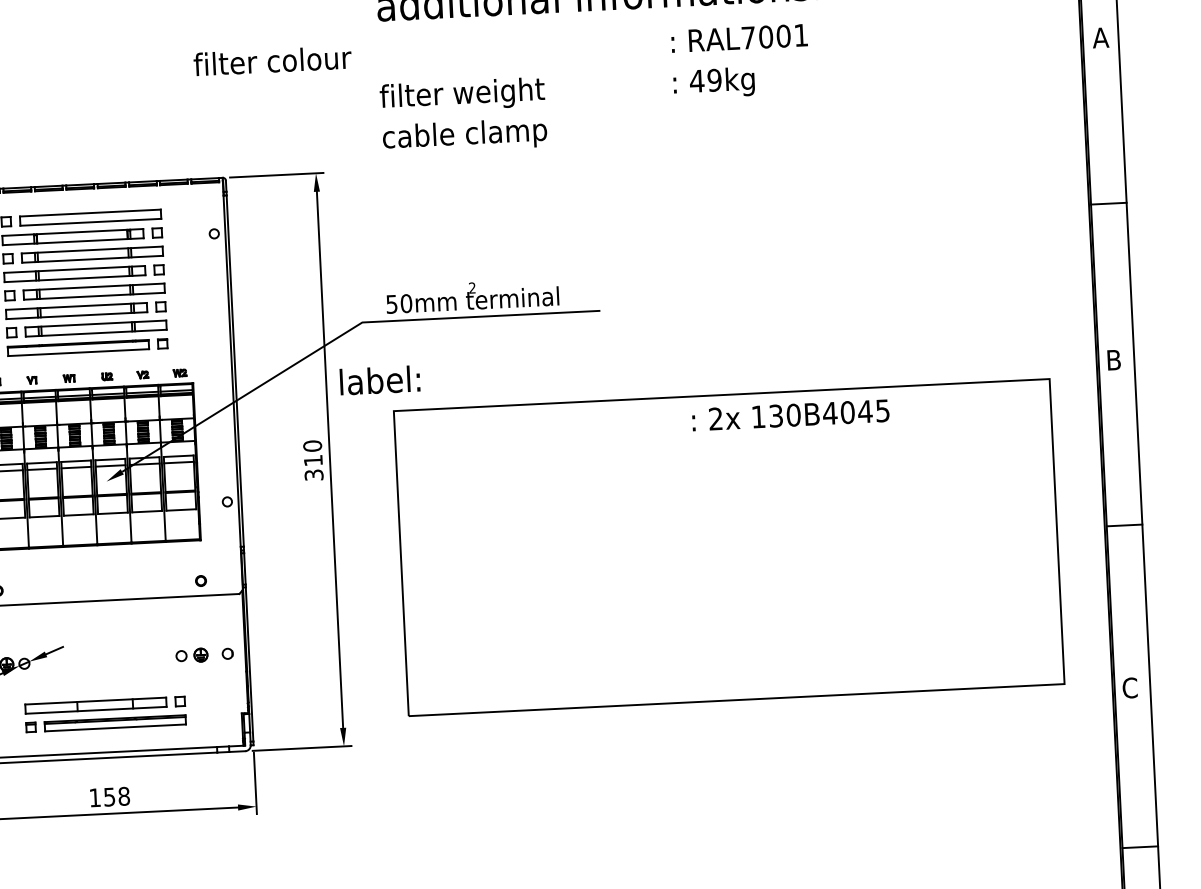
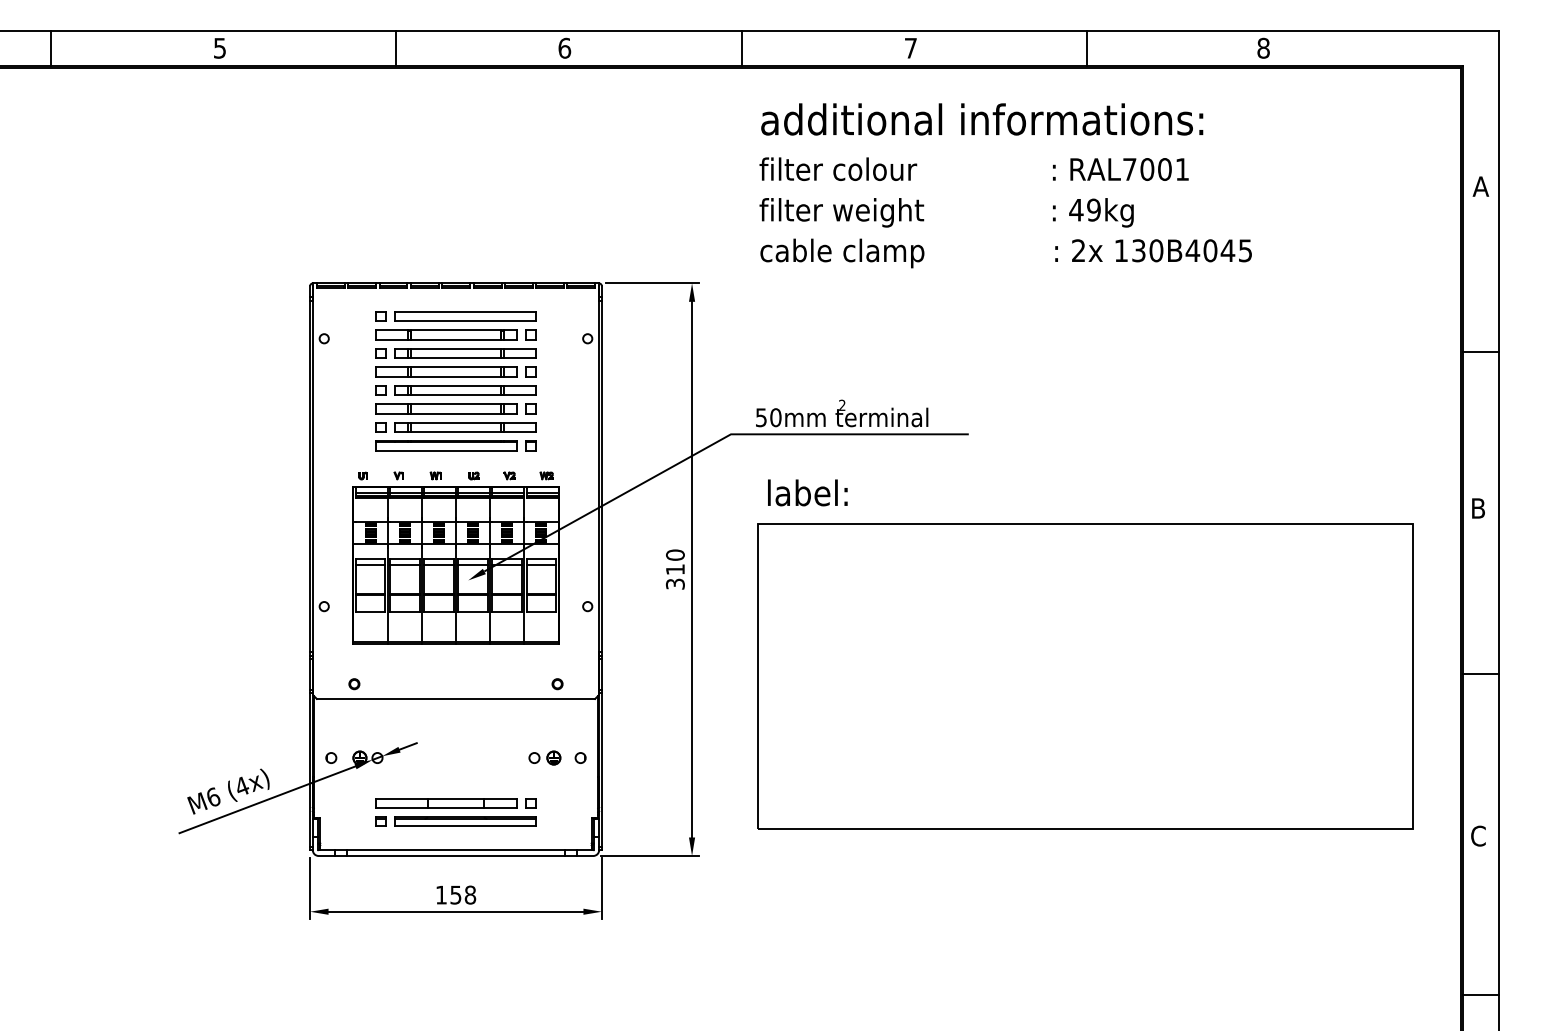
text: (272, 60) -> (838, 168), moved
text: (379, 380) -> (807, 492), moved
text: (790, 415) -> (1153, 250), moved

